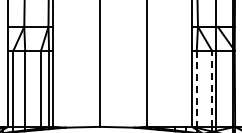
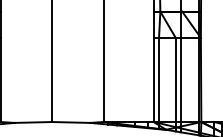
line: (211, 88) -> (175, 79), dashed -> solid
line: (196, 89) -> (158, 80), dashed -> solid

